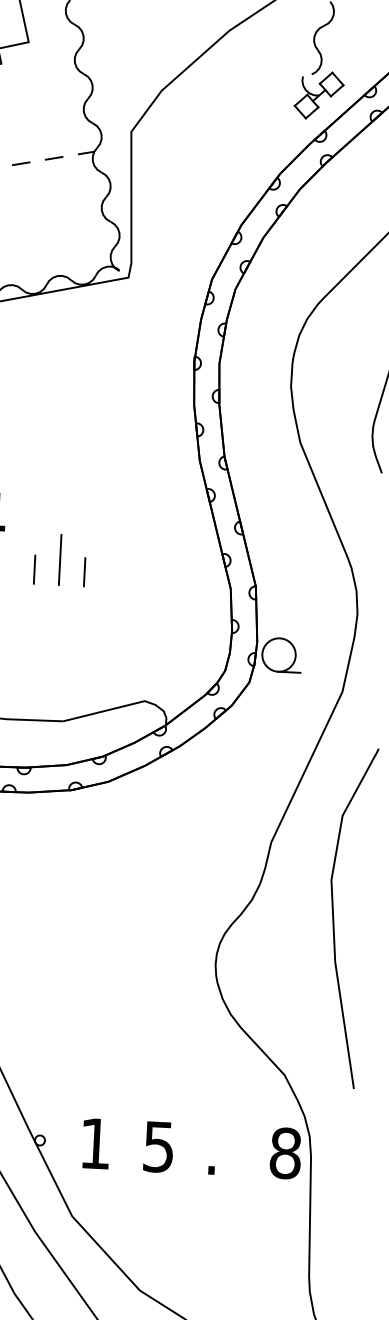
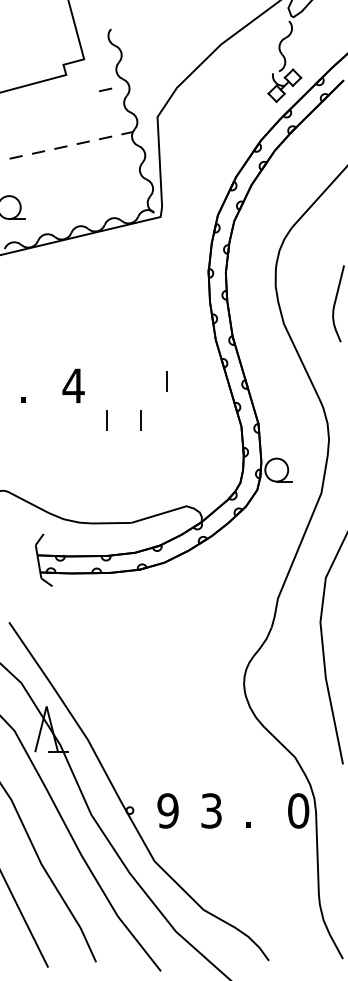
line: (57, 87) -> (105, 89), added
line: (124, 517) -> (166, 381), added
line: (59, 559) -> (123, 412), removed
text: (94, 1143) -> (167, 810), 1 -> 9
text: (158, 1146) -> (211, 810), 5 -> 3
text: (285, 1152) -> (298, 810), 8 -> 0

